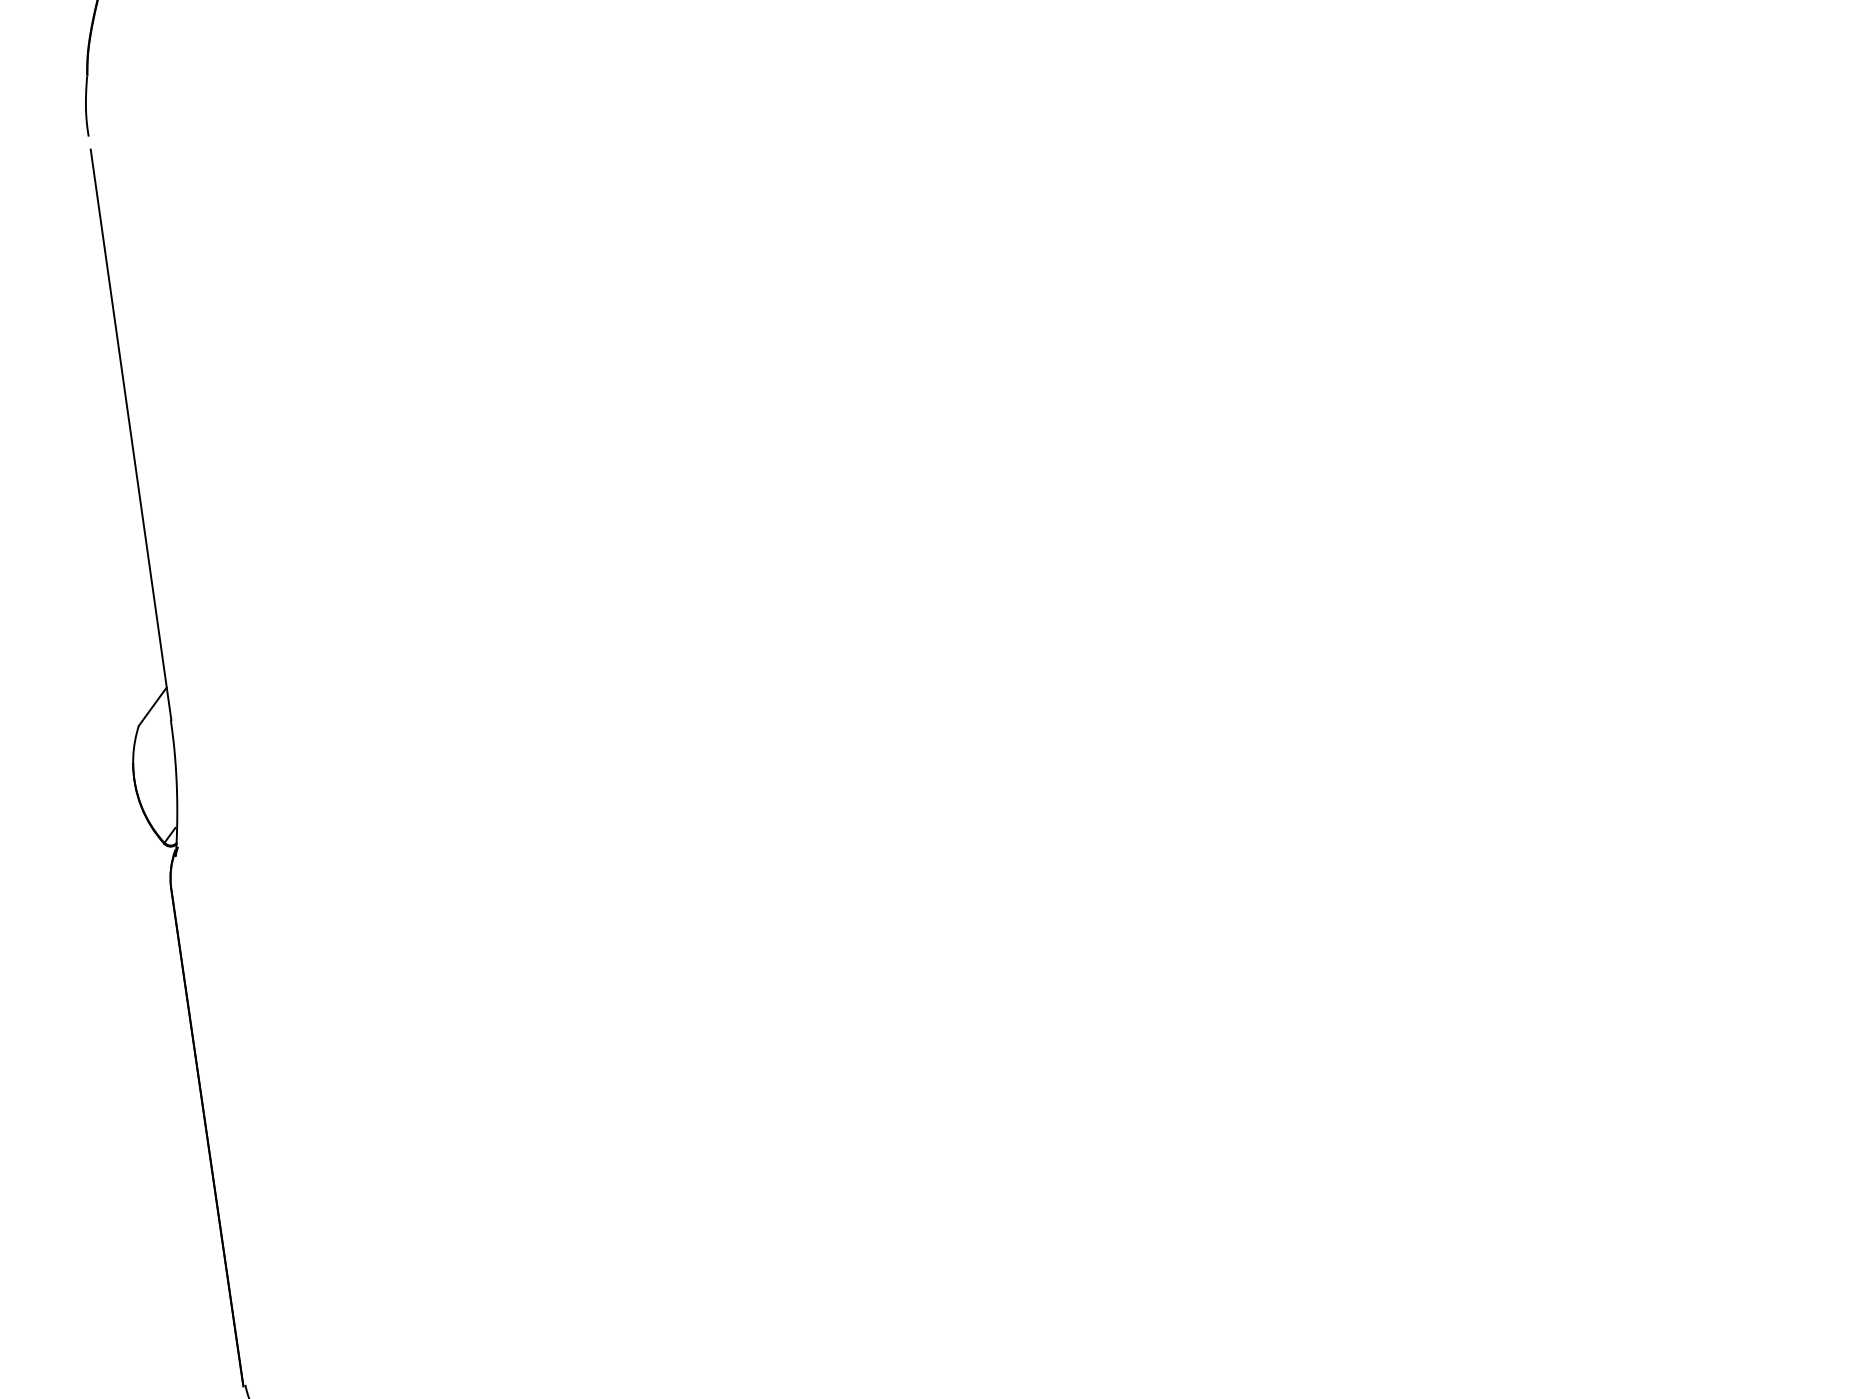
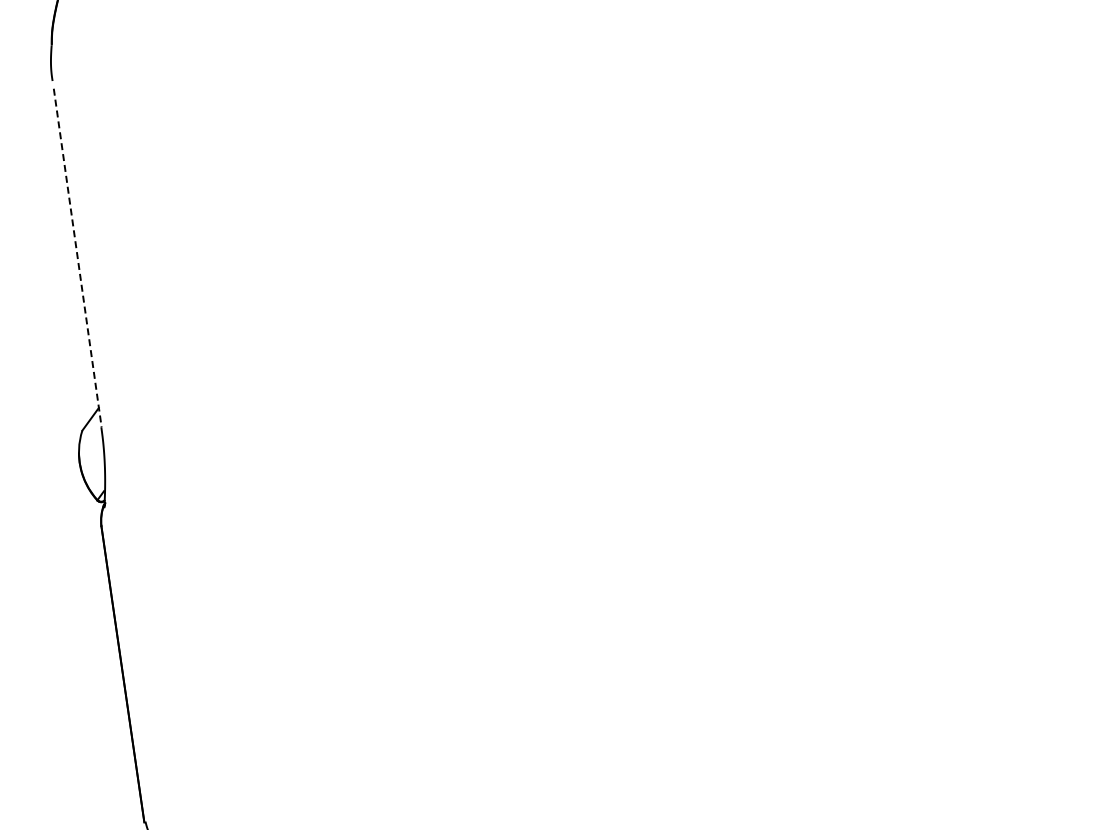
line: (130, 434) -> (77, 257), solid -> dashed

